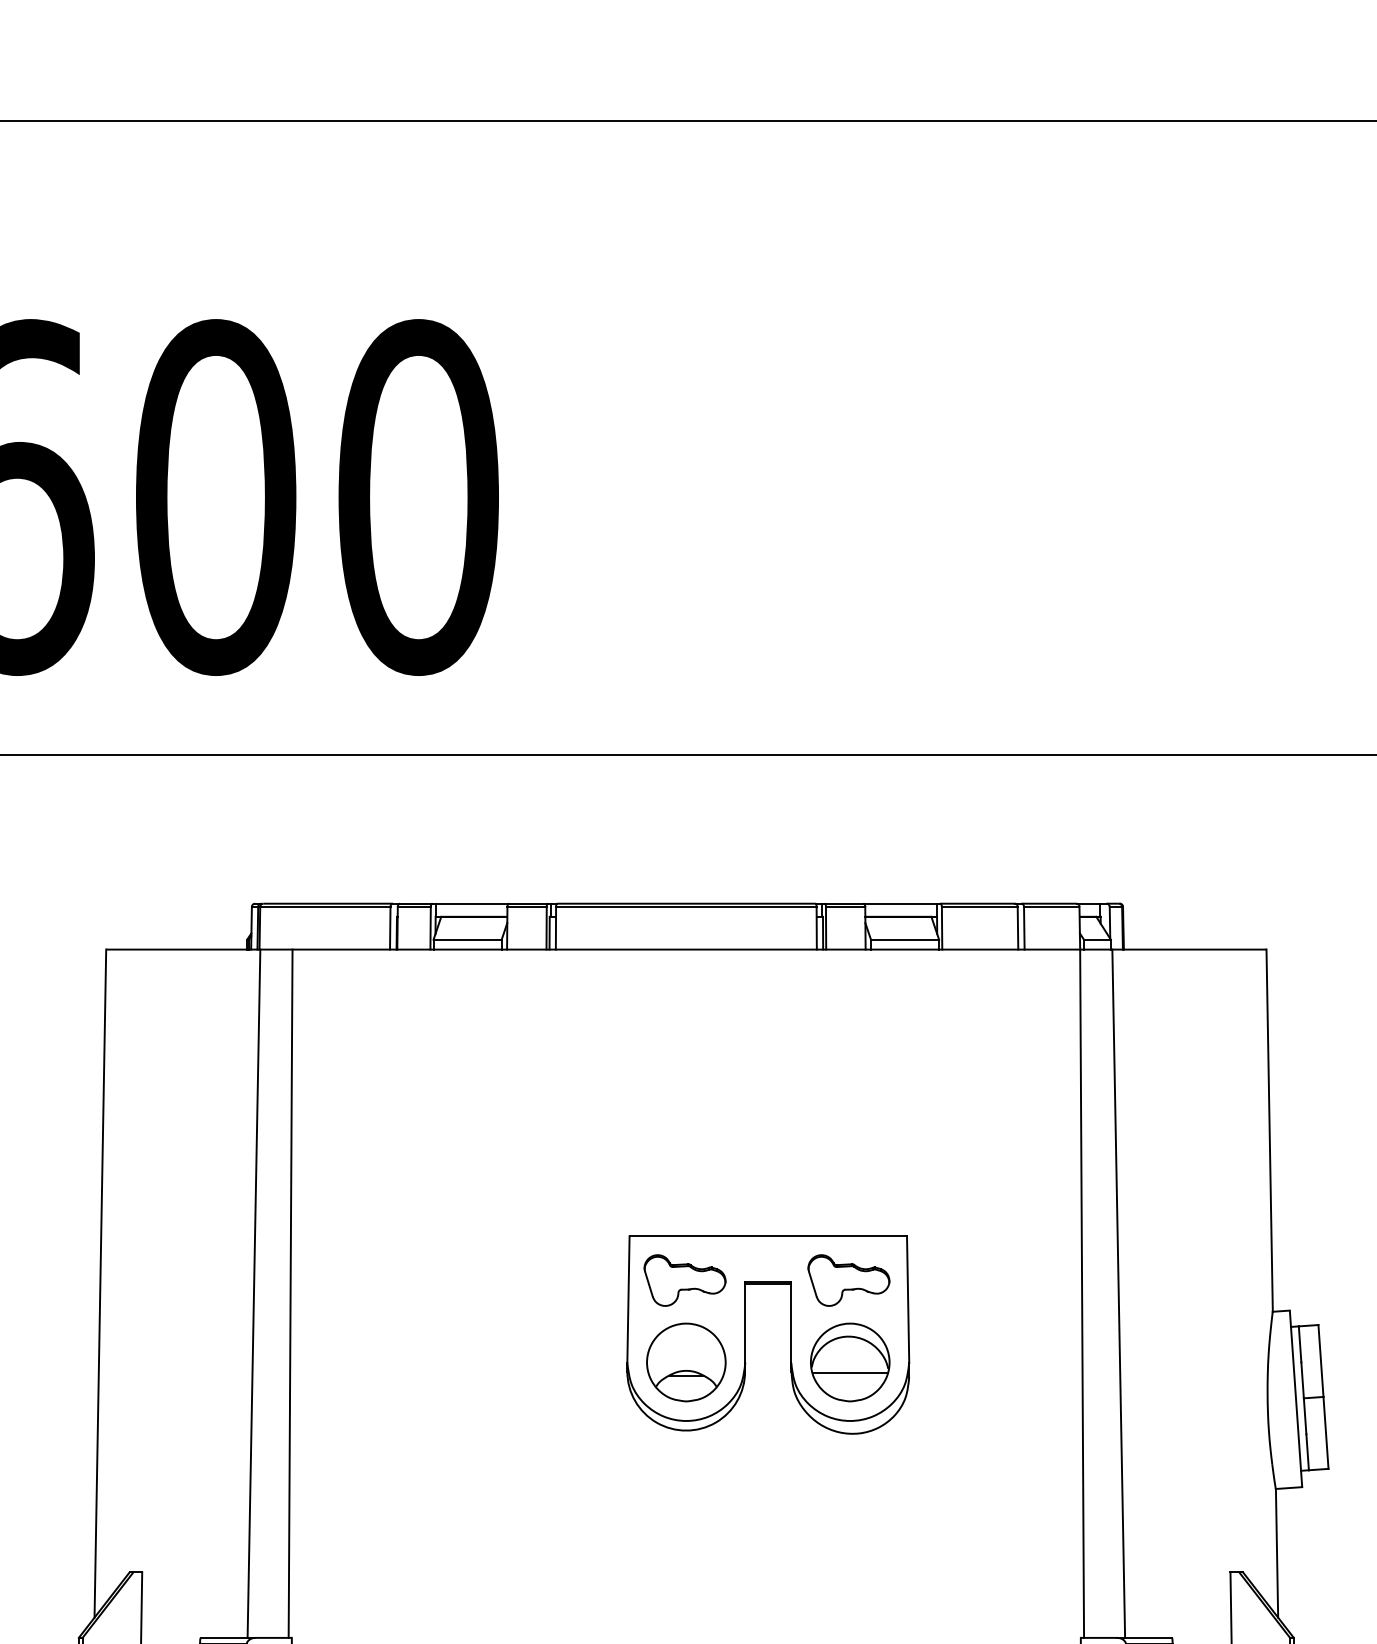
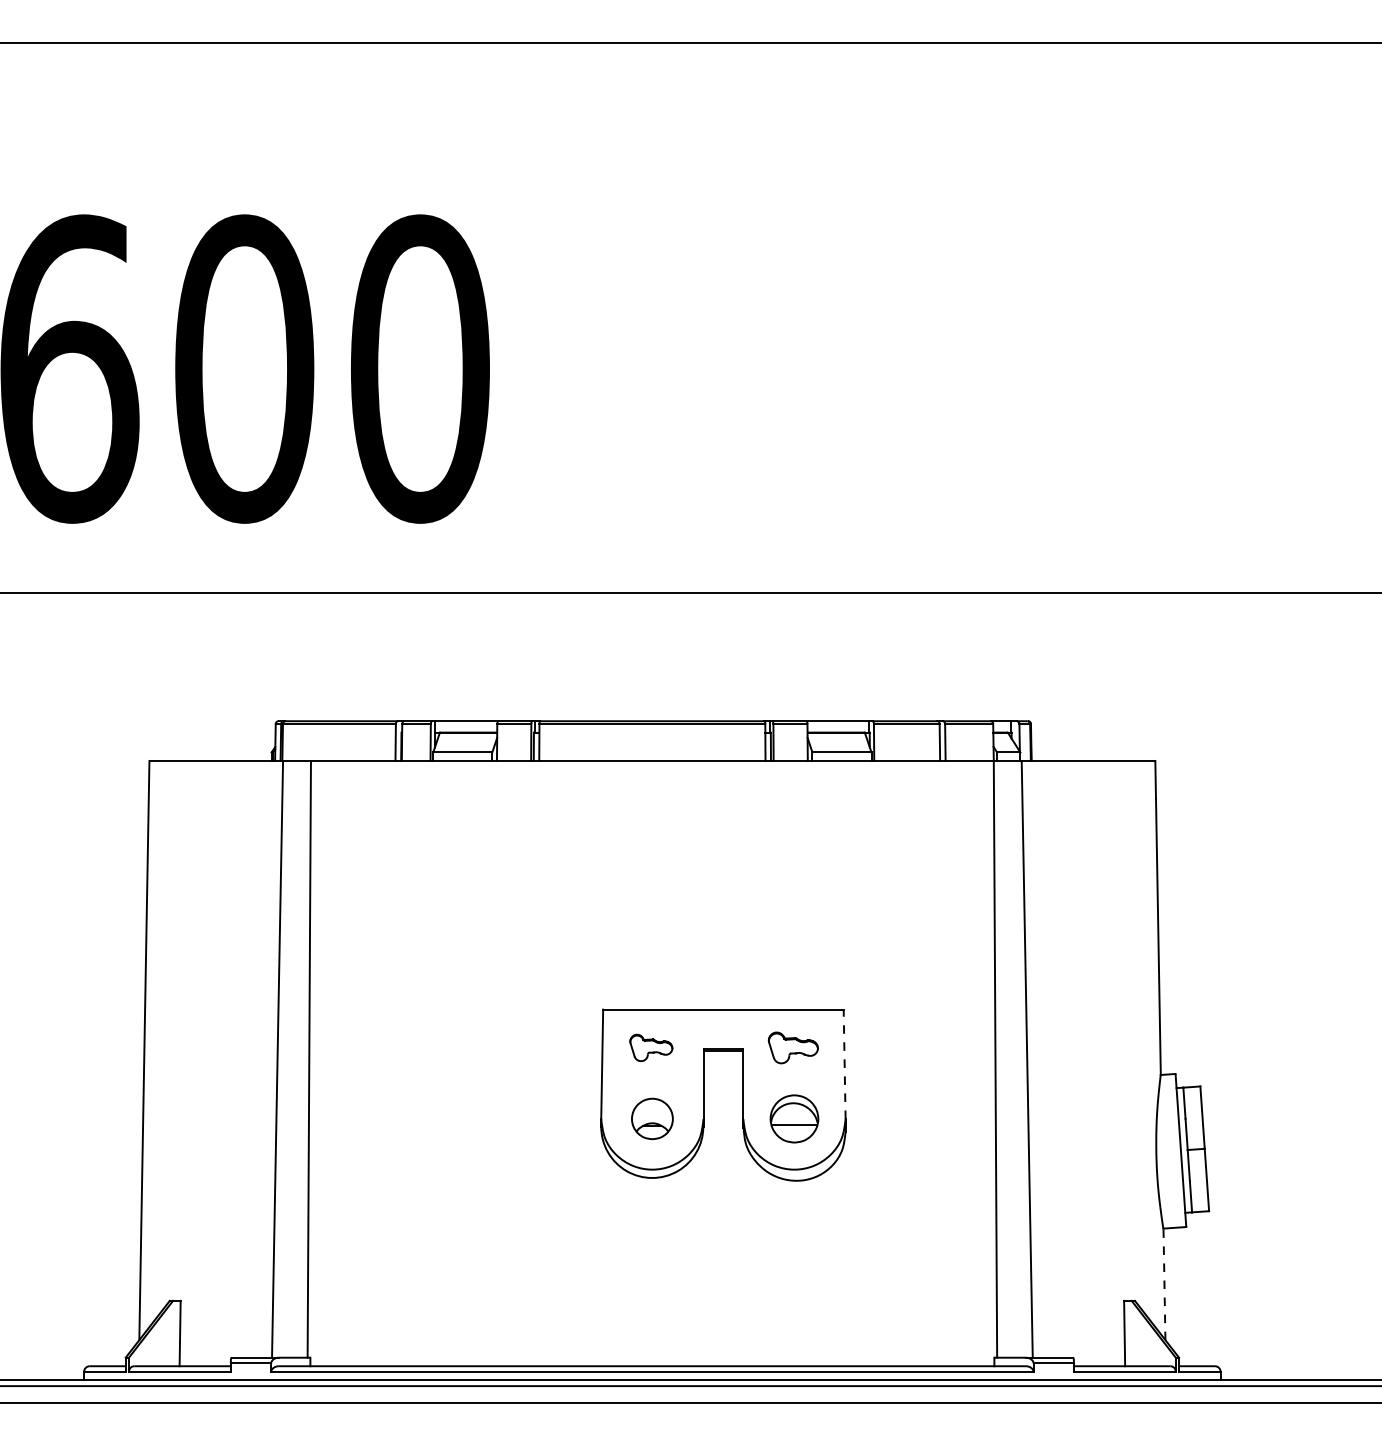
part: (685, 1280) -> (651, 1047), size x0.6
part: (849, 1280) -> (793, 1047), size x0.7
line: (907, 1299) -> (844, 1064), solid -> dashed
part: (686, 1361) -> (652, 1118), size x0.6
part: (850, 1361) -> (794, 1118), size x0.7
line: (1277, 1553) -> (1164, 1284), solid -> dashed

